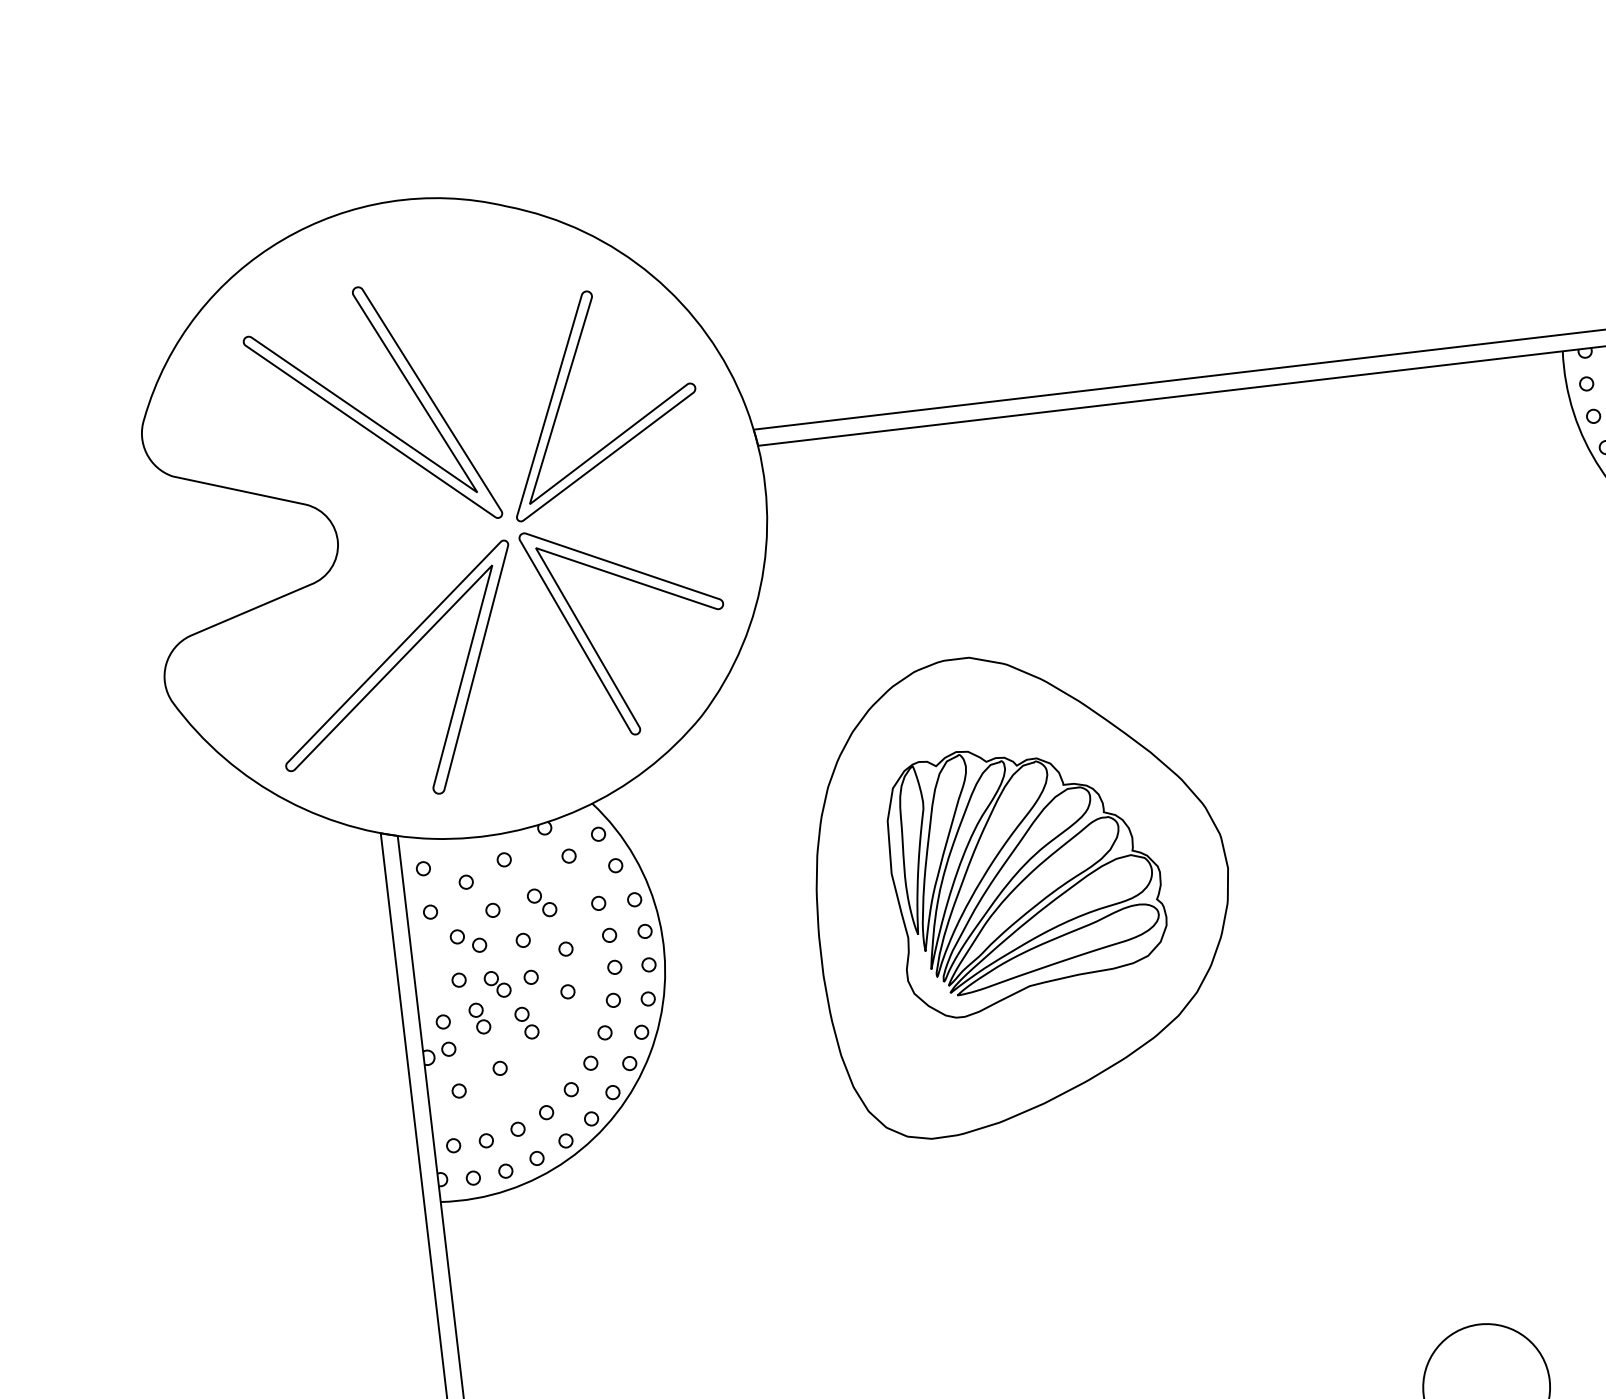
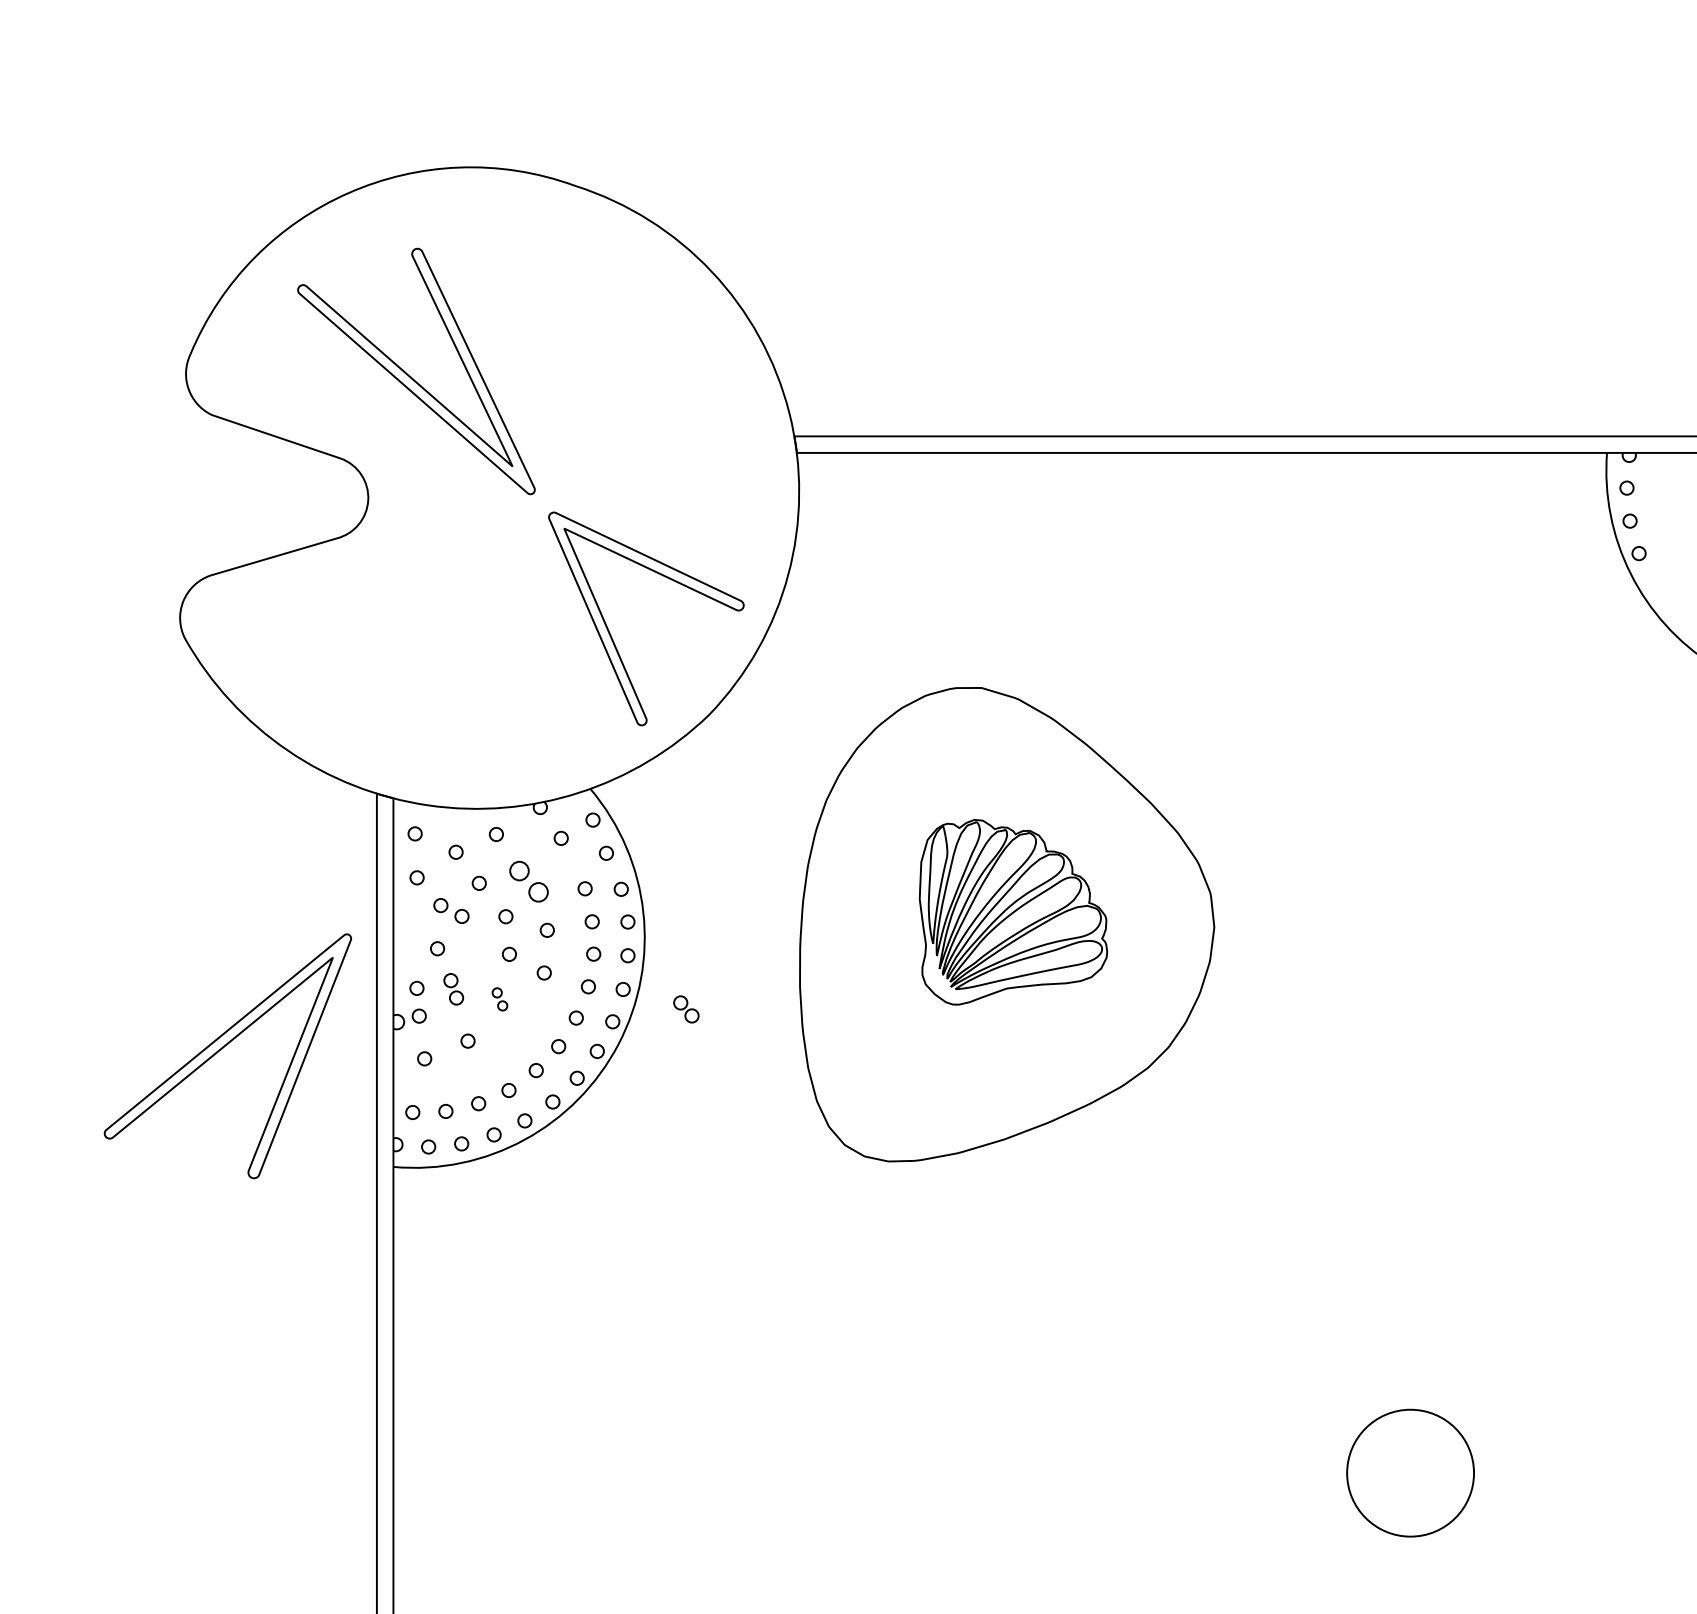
part: (565, 388) -> (612, 373), removed
part: (393, 669) -> (222, 1049), moved
part: (1026, 876) -> (1013, 912), size x0.7
part: (541, 902) -> (528, 881), size x1.4
part: (497, 984) -> (686, 1009), moved
part: (526, 1023) -> (499, 999), size x0.7

